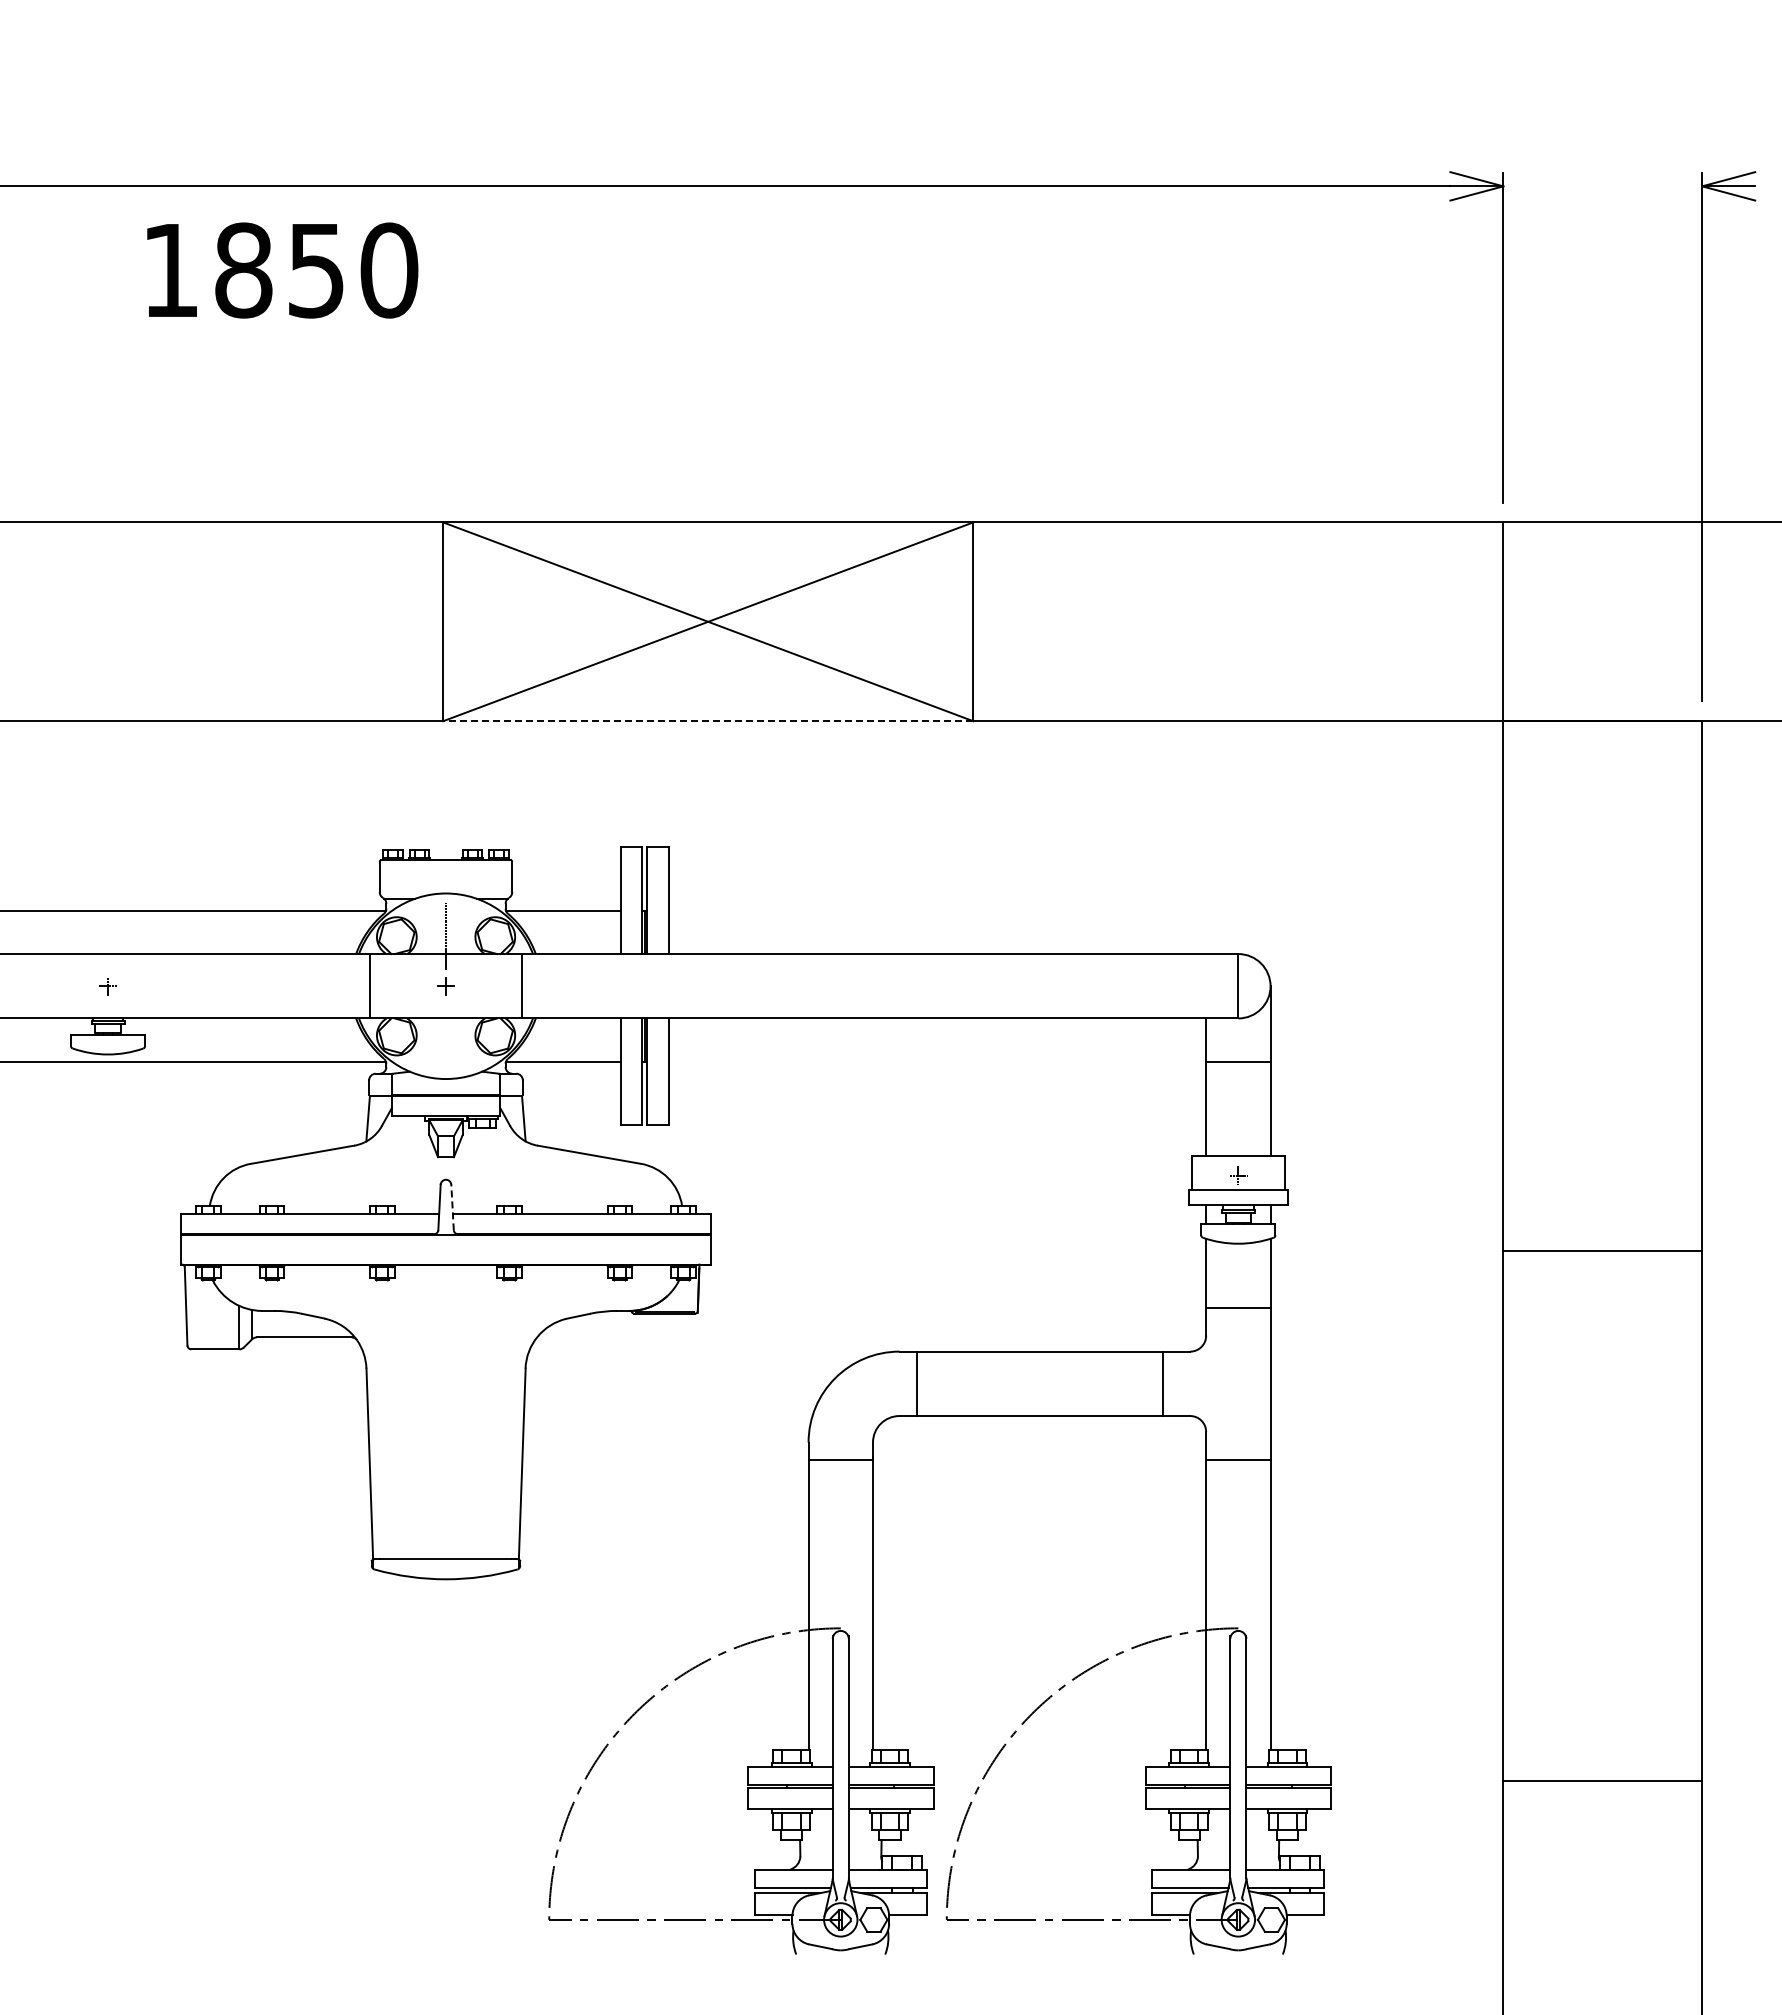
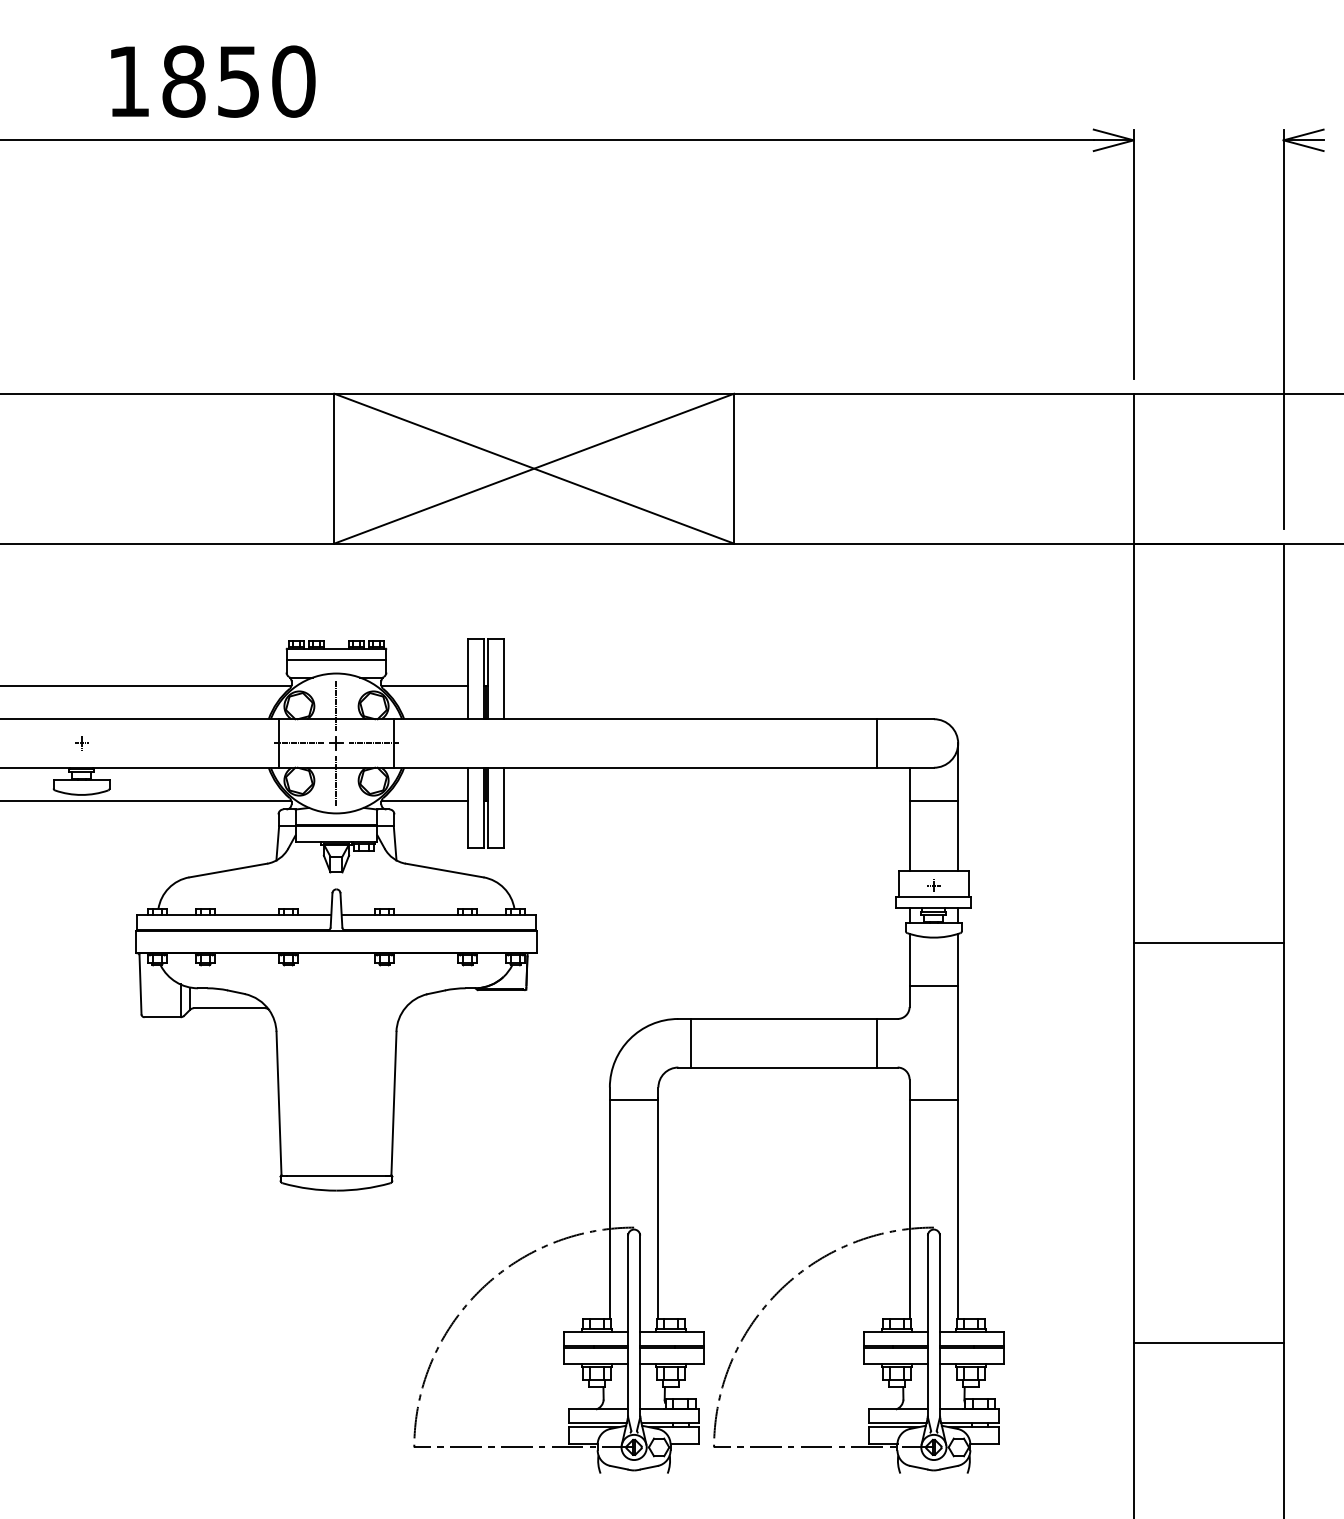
text: (282, 270) -> (213, 81), moved
line: (707, 721) -> (533, 543), dashed -> solid
line: (445, 874) -> (336, 659), added
line: (396, 986) -> (299, 743), added
line: (495, 986) -> (373, 743), added
line: (1237, 986) -> (876, 743), moved
line: (446, 1035) -> (336, 780), added
line: (452, 1207) -> (341, 910), dashed -> solid

